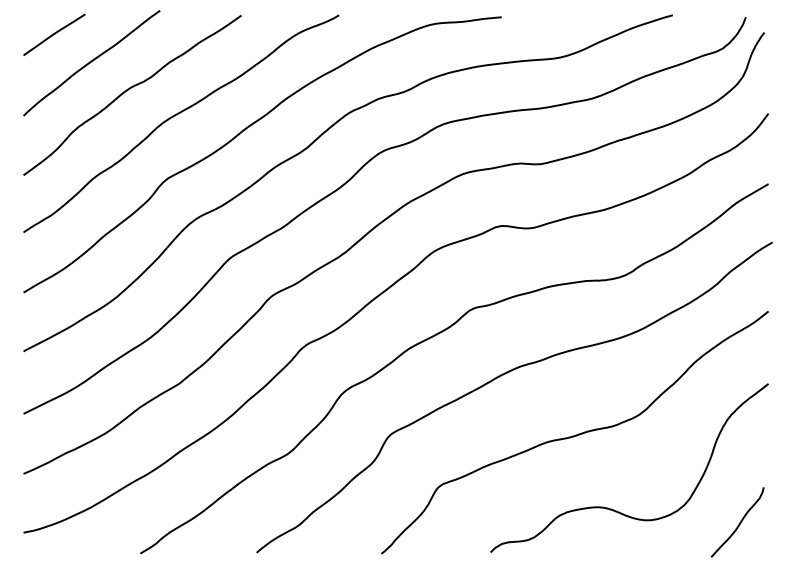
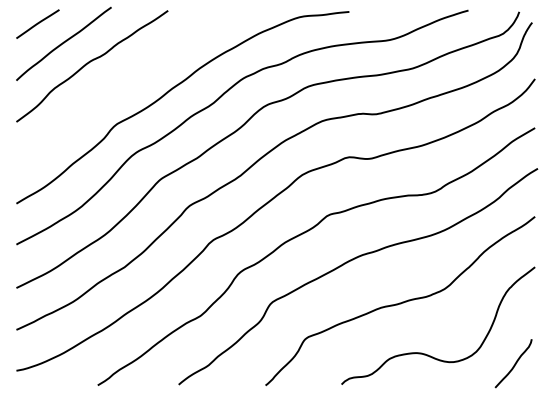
curve: (177, 115) -> (123, 80), removed

